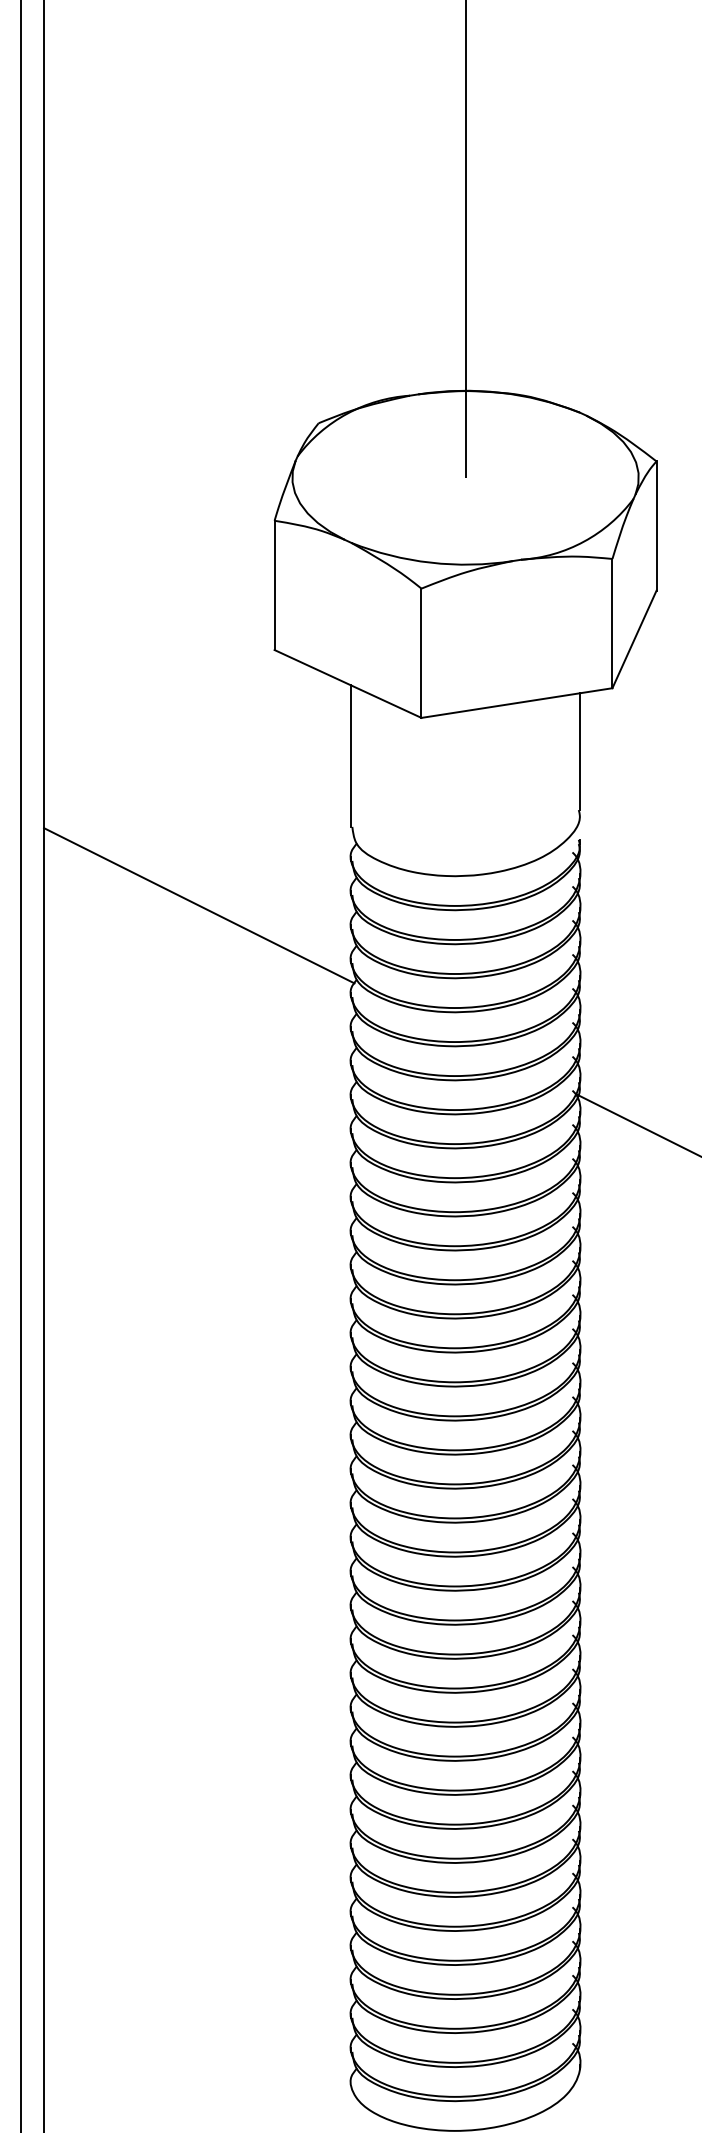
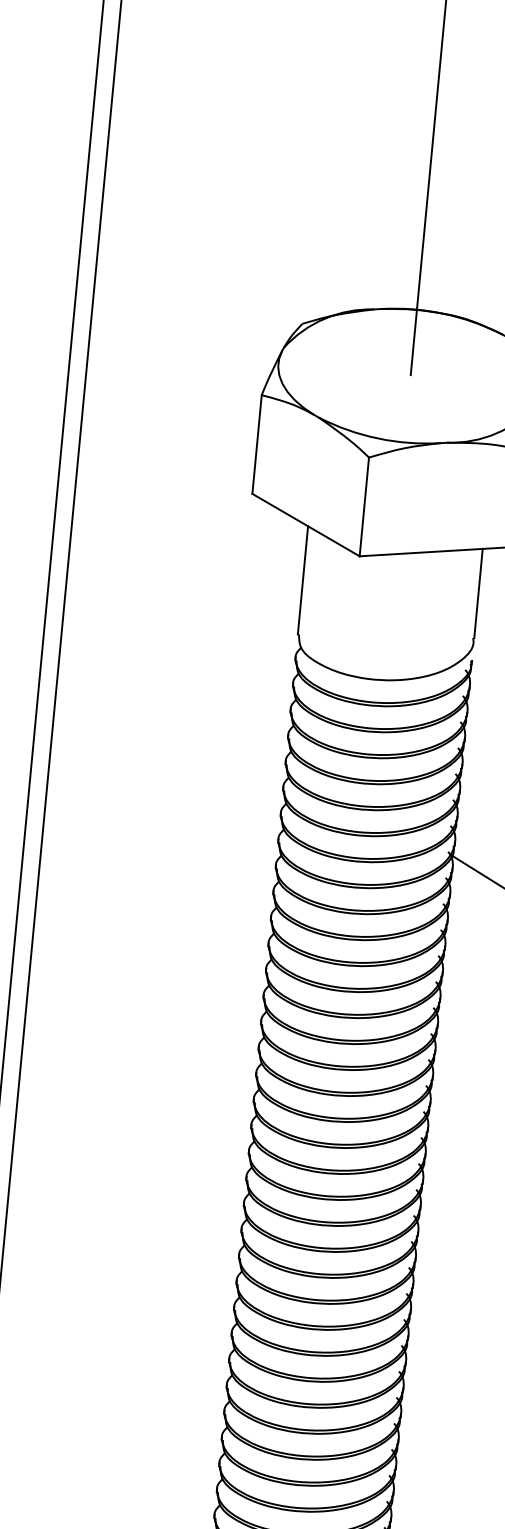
line: (199, 905) -> (176, 683), removed

